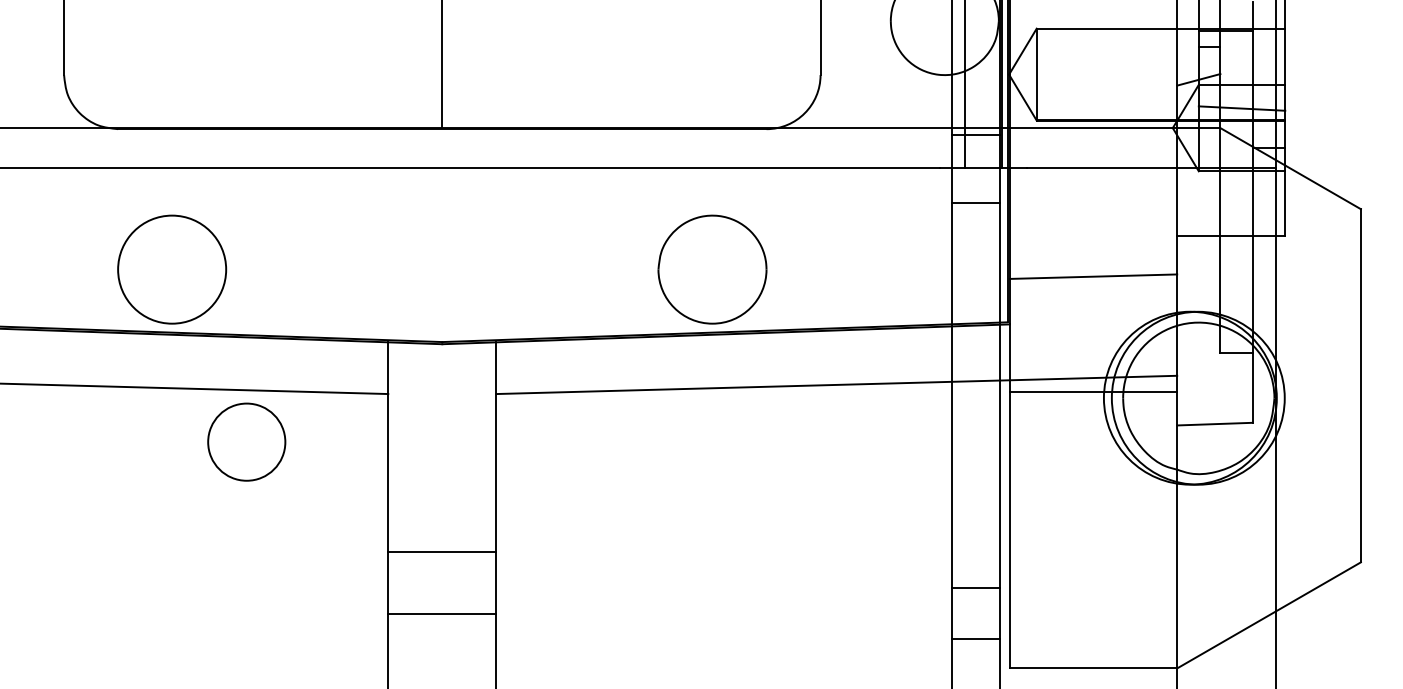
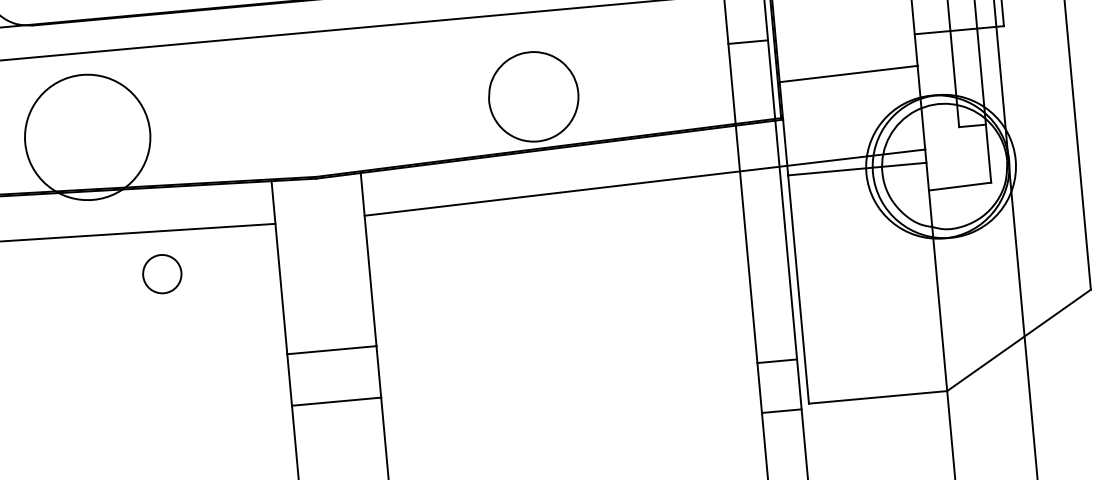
line: (976, 203) -> (748, 42), moved
circle: (172, 269) -> (87, 137), size x1.4
circle: (246, 441) -> (161, 273), size x0.6
line: (976, 588) -> (777, 361), moved
line: (976, 639) -> (782, 411), moved

